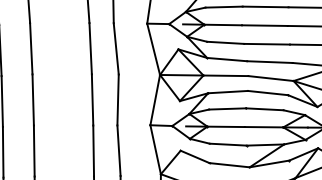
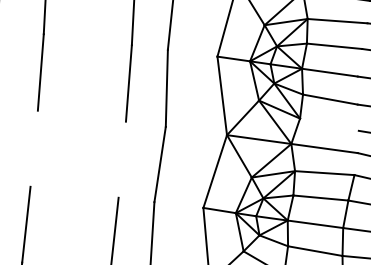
line: (227, 59) -> (329, 124), removed
line: (32, 99) -> (33, 147), removed
line: (92, 99) -> (122, 159), removed

